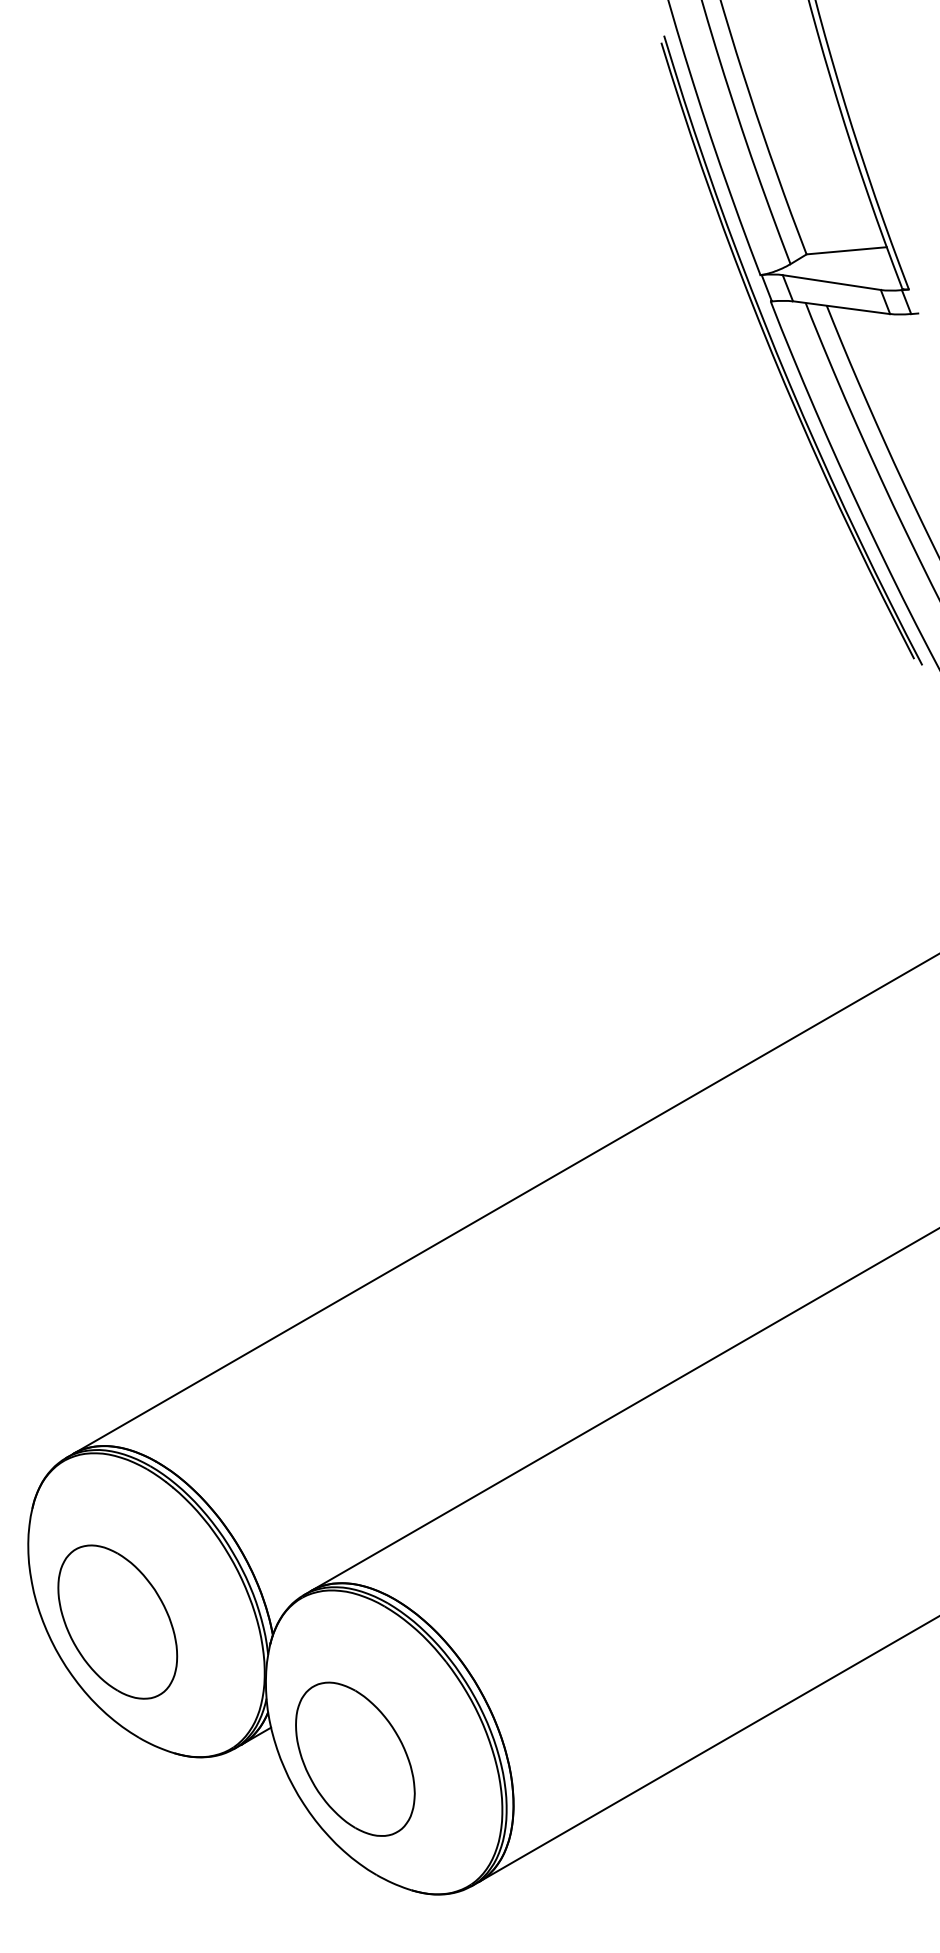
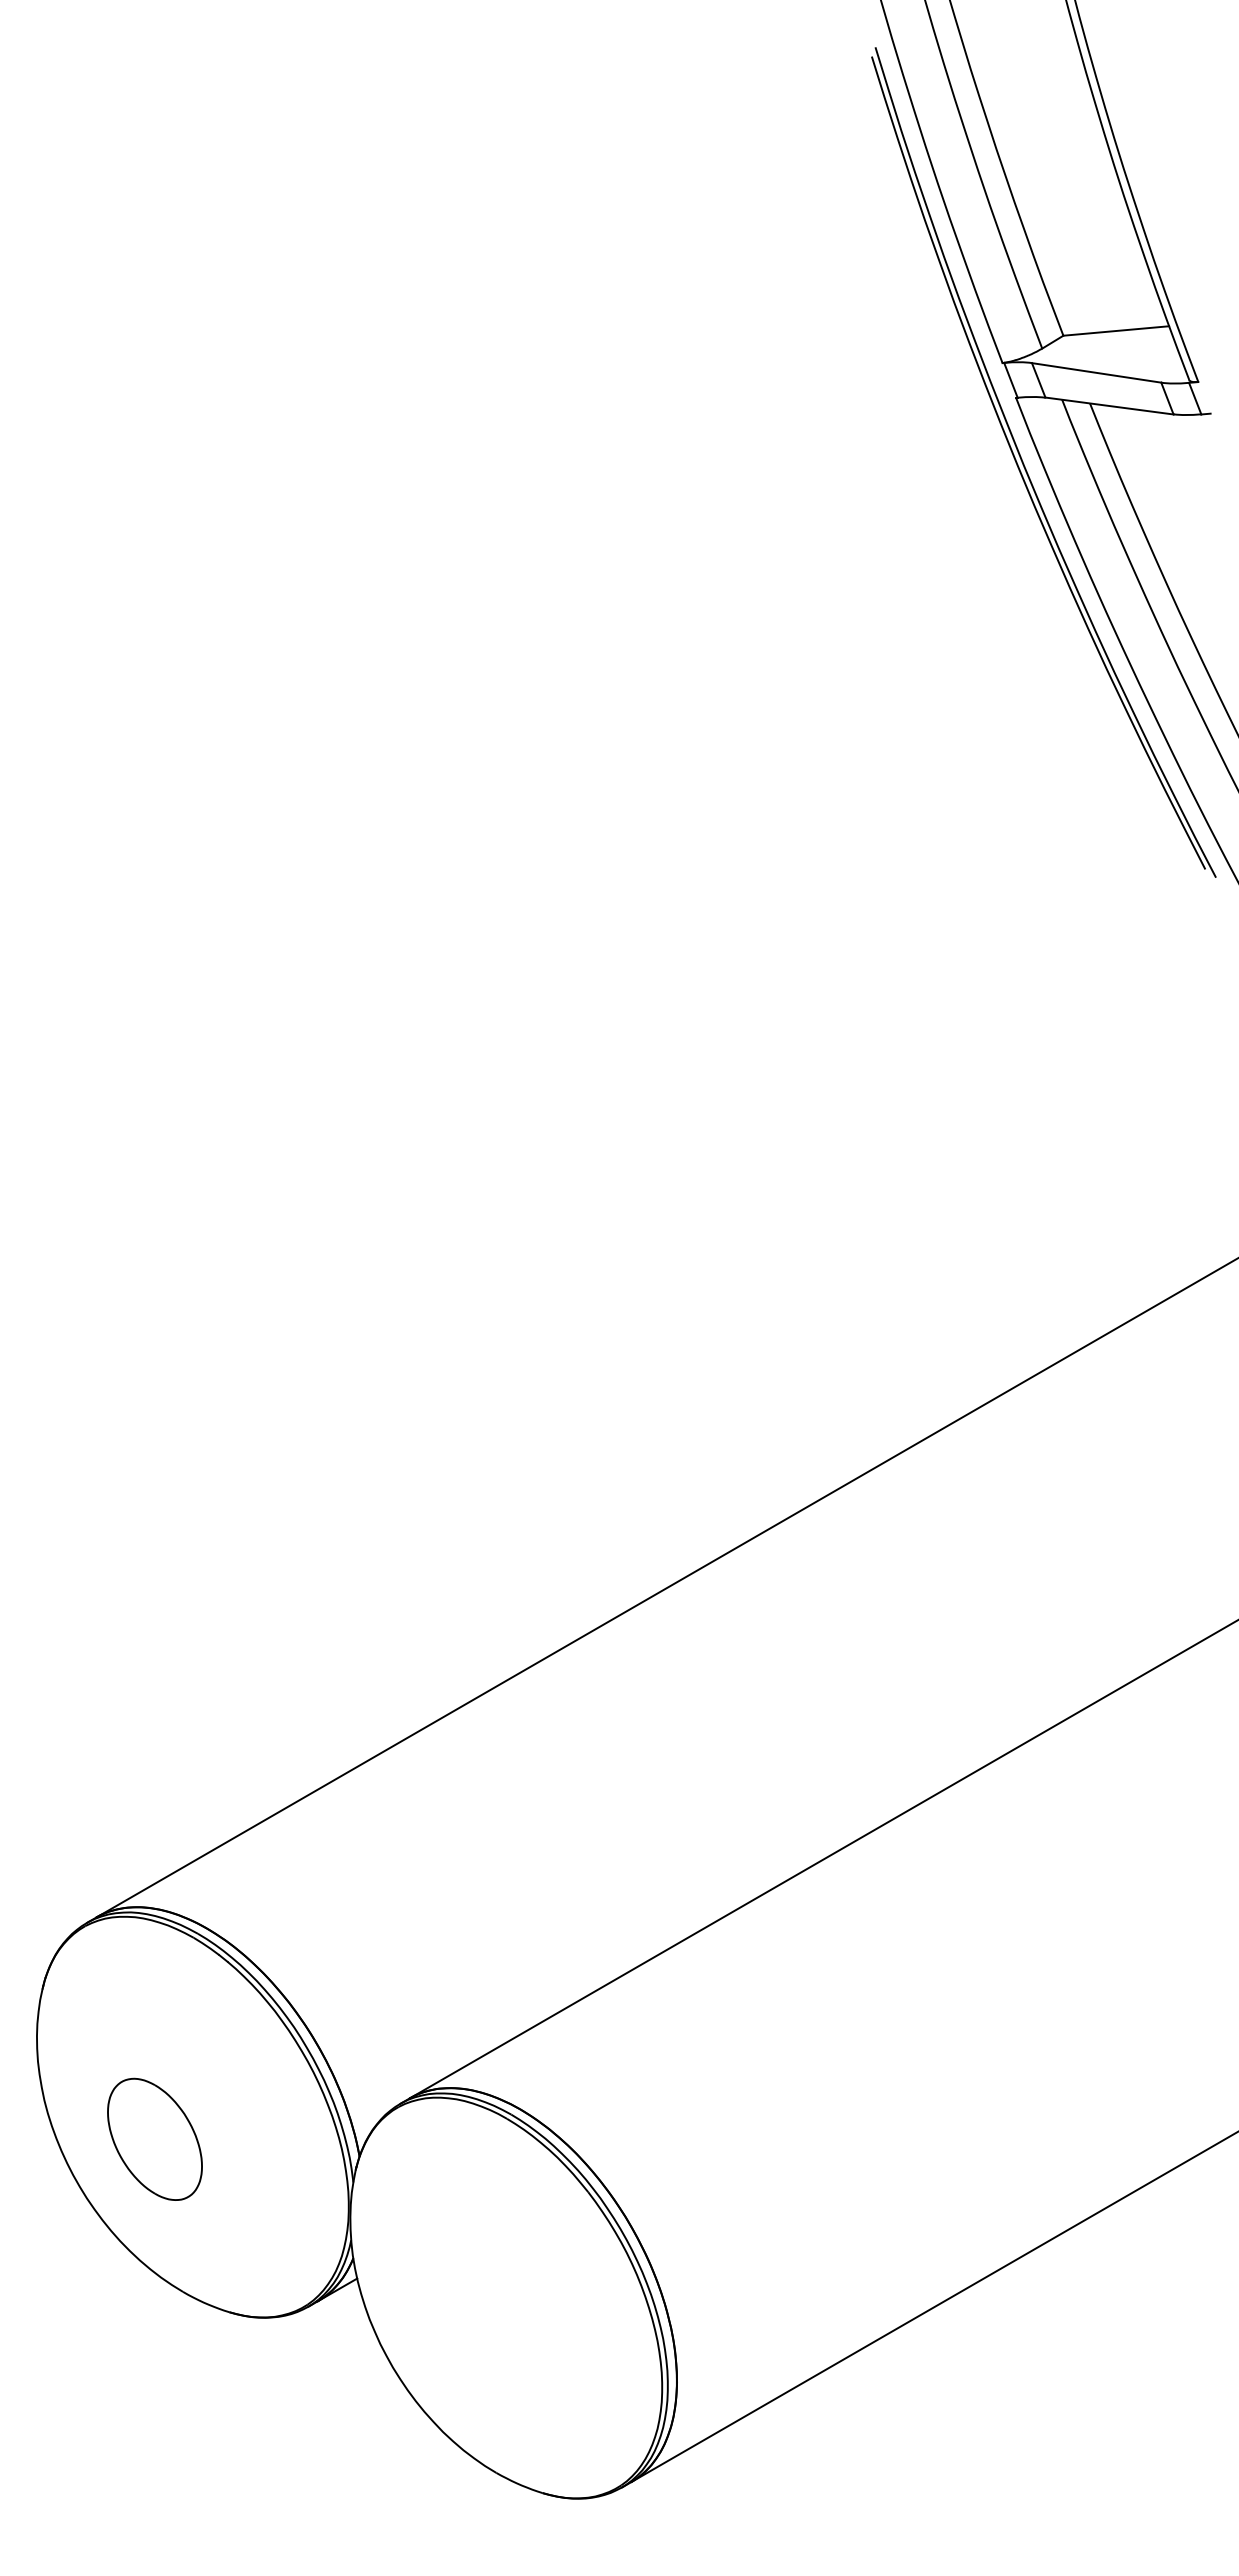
part: (117, 1622) -> (154, 2139), size x0.6
part: (355, 1759) -> (468, 2320), removed

